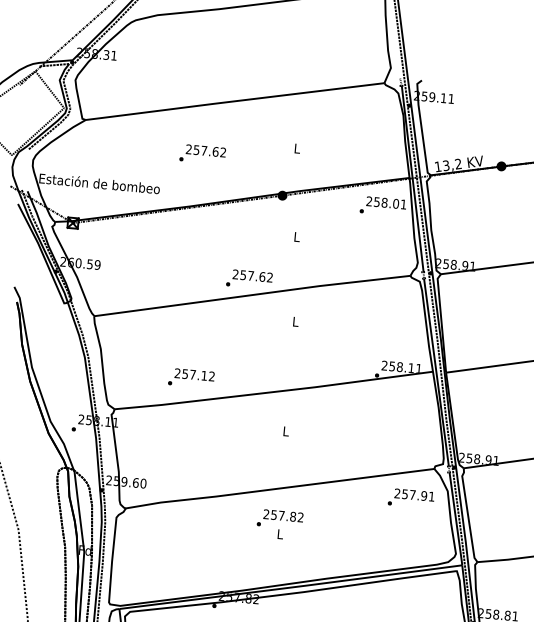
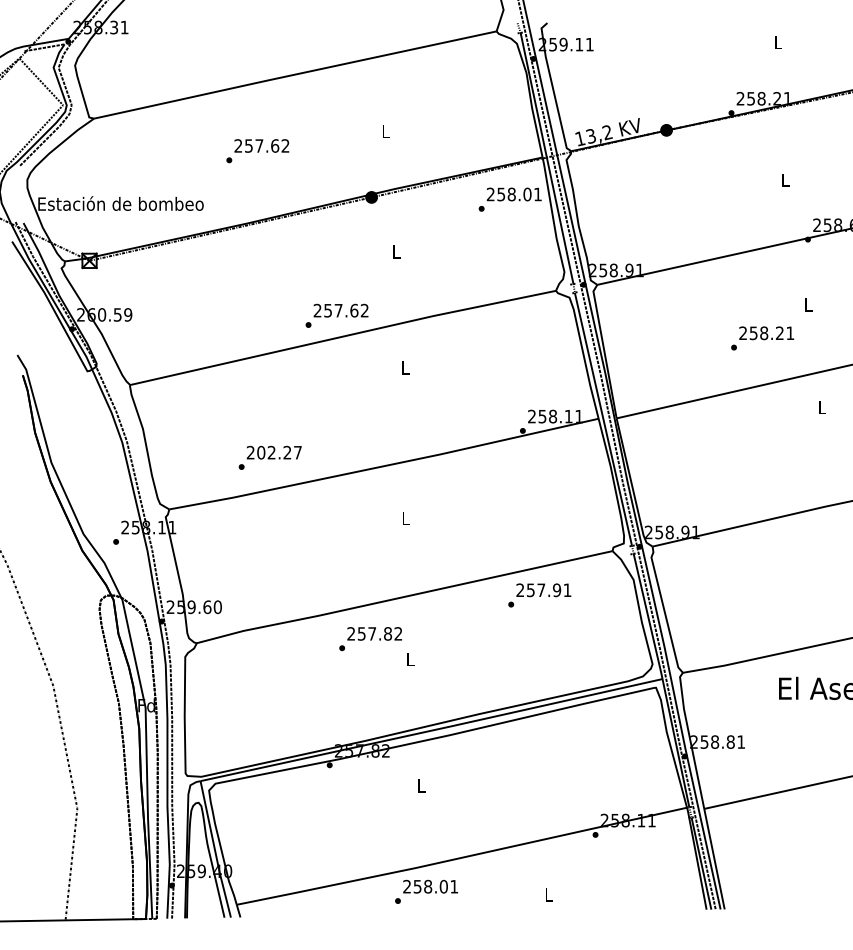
text: (198, 375) -> (279, 452), 257.12 -> 202.27
text: (411, 498) -> (539, 595), moved
text: (280, 519) -> (370, 639), moved

